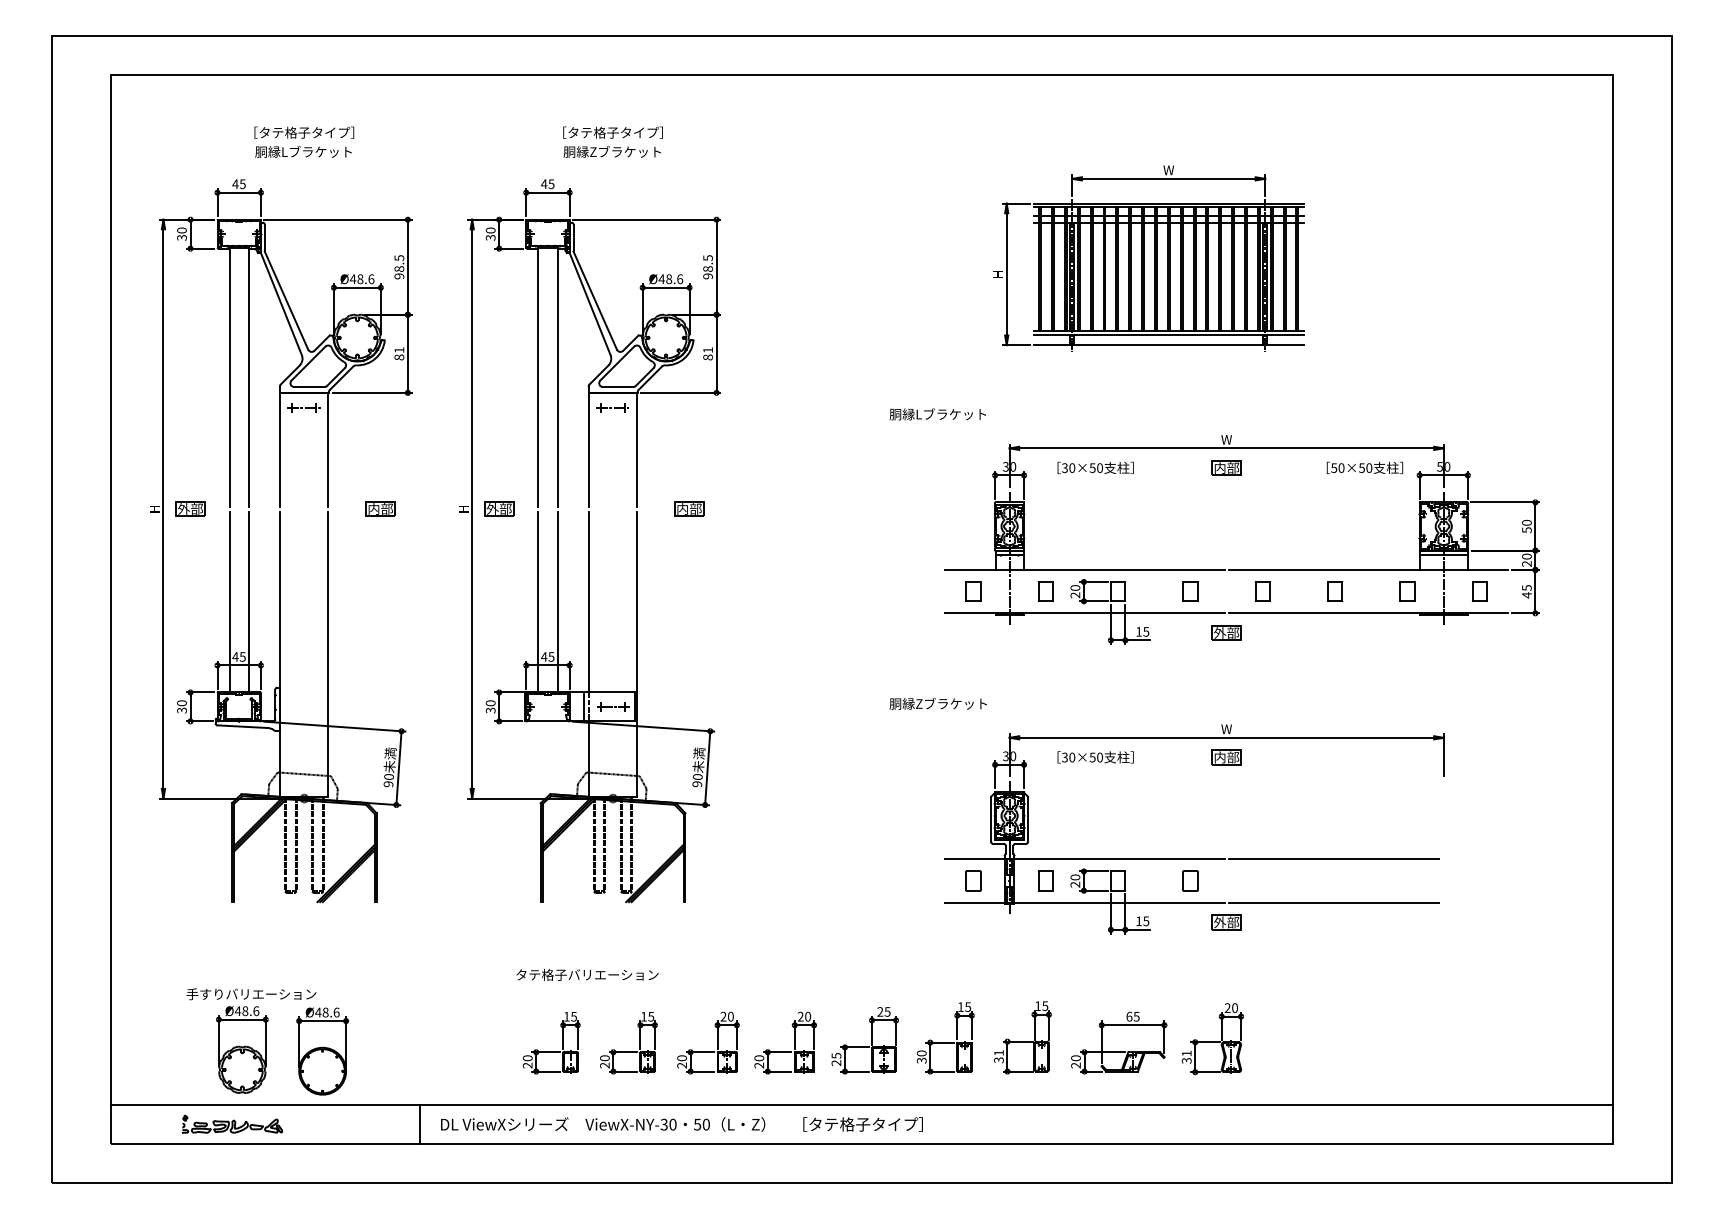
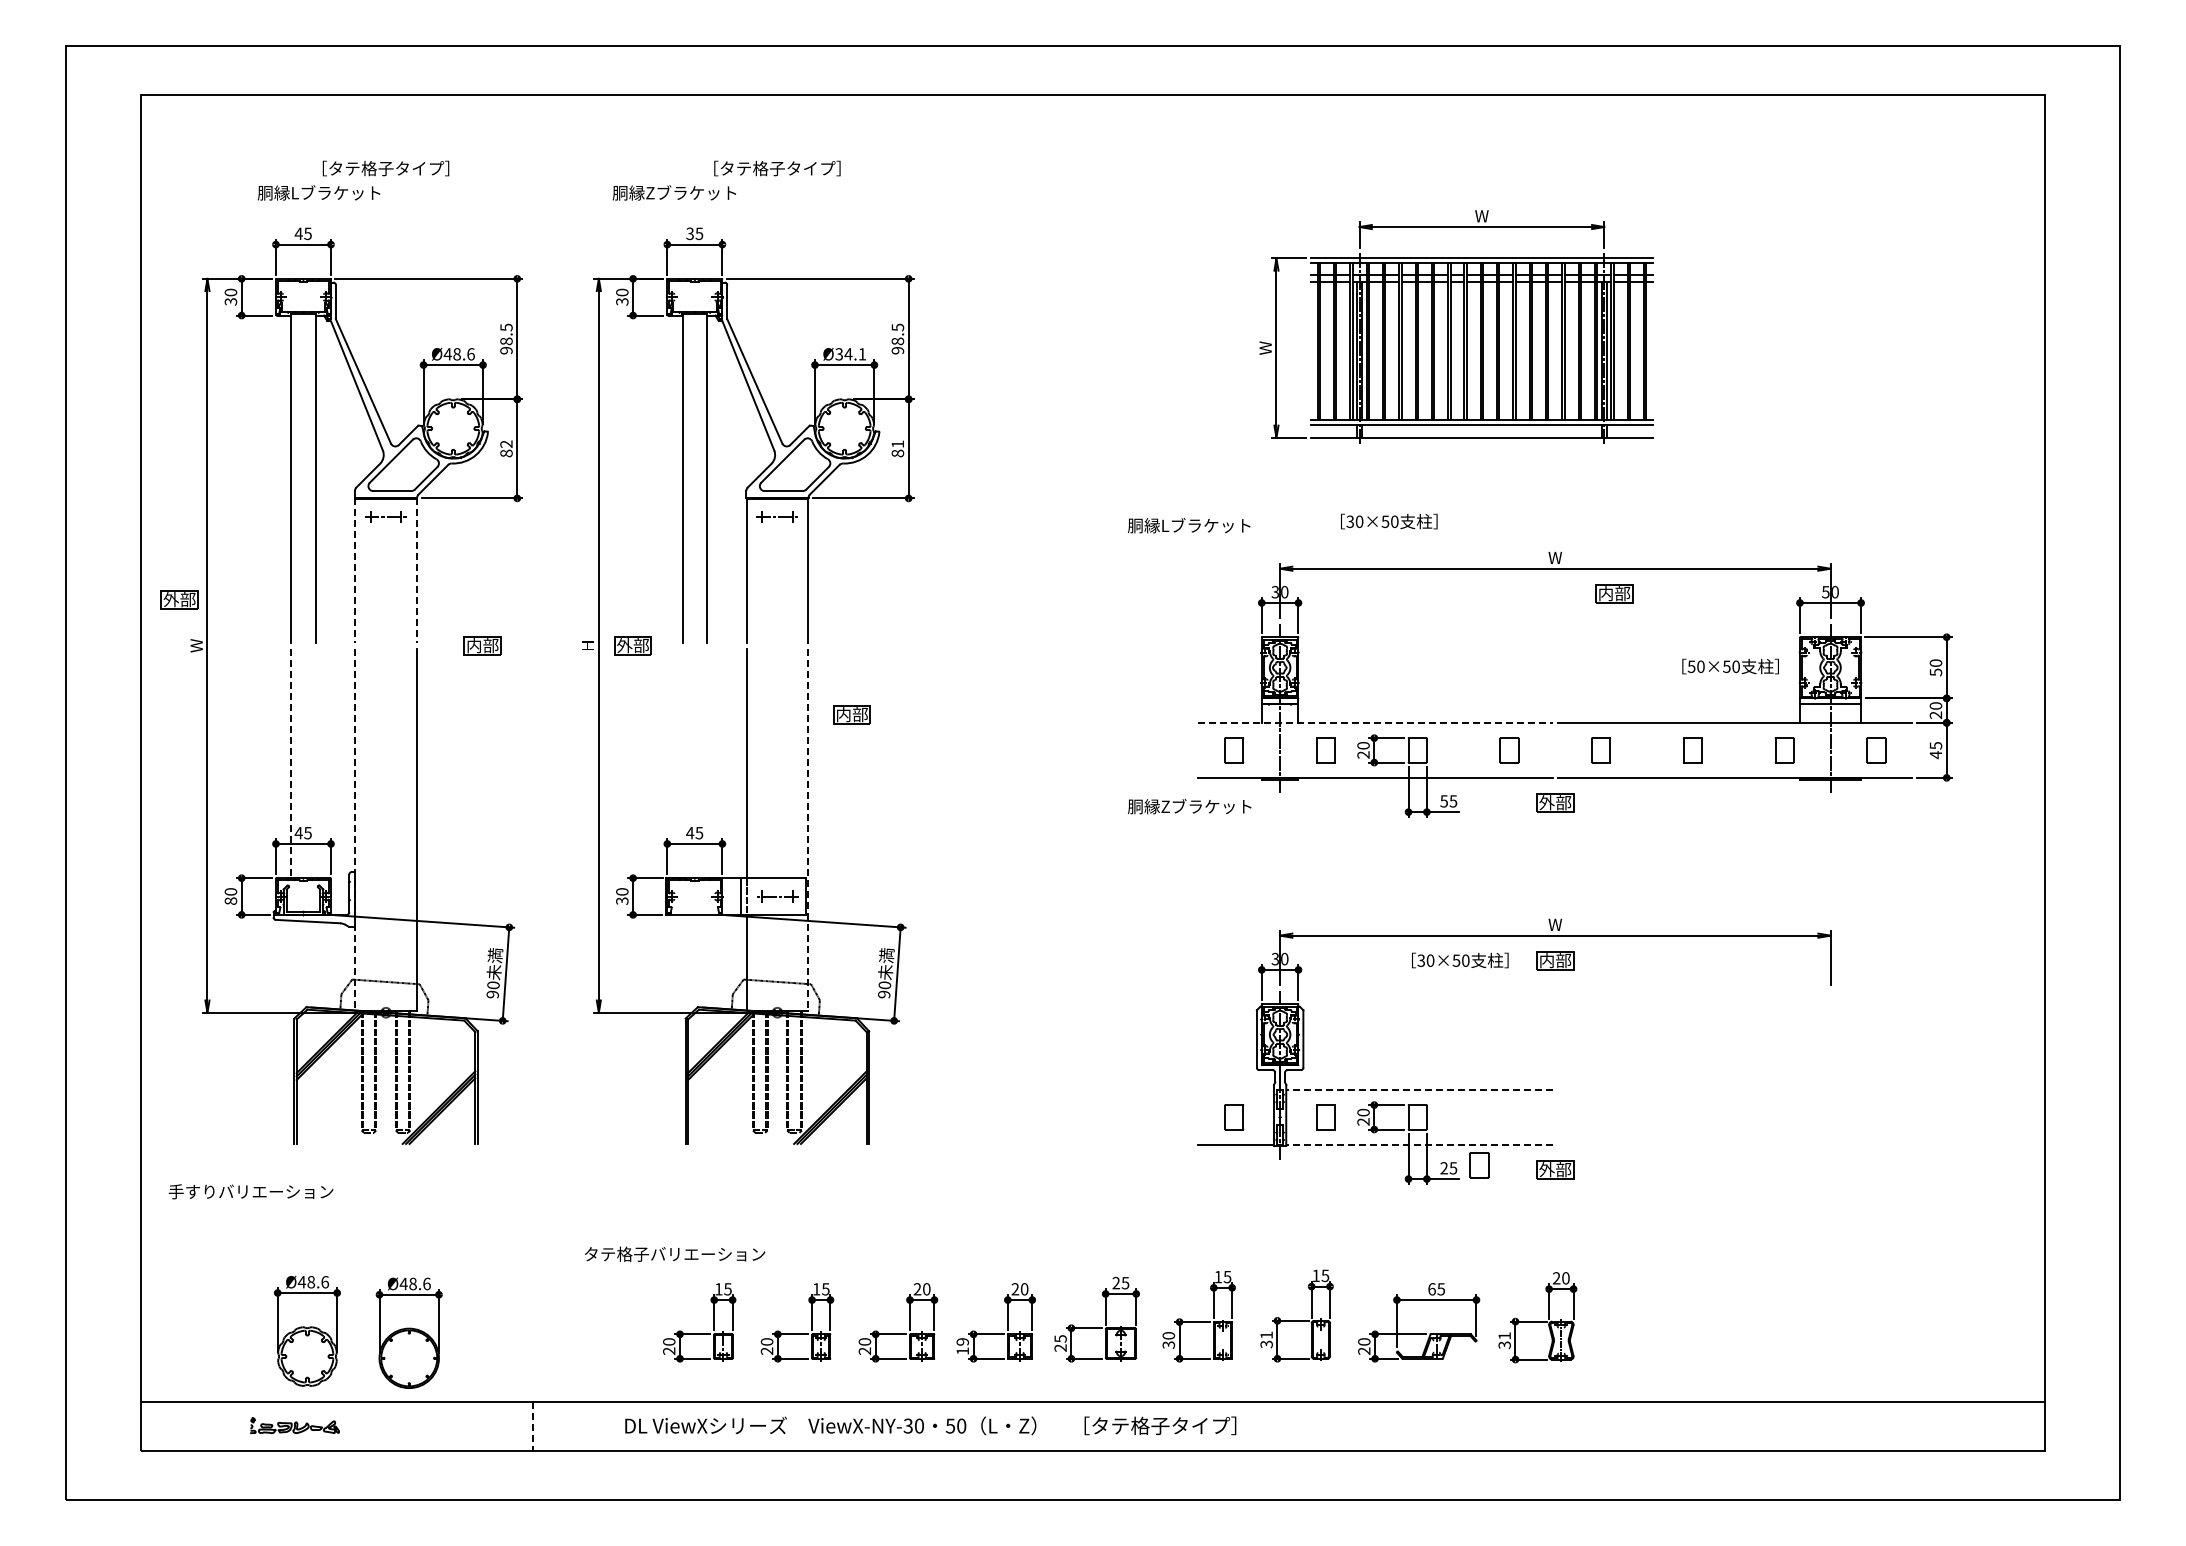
text: (303, 151) -> (318, 192), moved
text: (611, 151) -> (673, 192), moved
text: (544, 183) -> (690, 233), 45 -> 35
text: (998, 273) -> (1265, 347), H -> W
text: (670, 279) -> (850, 354), Ø48.6 -> Ø34.1
text: (399, 349) -> (506, 443), 81 -> 82
line: (280, 450) -> (355, 571), solid -> dashed
line: (328, 450) -> (416, 571), solid -> dashed
text: (1095, 467) -> (1389, 521), moved
part: (1226, 467) -> (1614, 593), moved
text: (1364, 467) -> (1730, 666), moved
text: (154, 508) -> (196, 645), H -> W
part: (190, 508) -> (179, 599), moved
part: (688, 508) -> (851, 714), moved
line: (1085, 569) -> (1376, 722), solid -> dashed
line: (229, 602) -> (291, 763), solid -> dashed
line: (248, 602) -> (315, 763), removed
line: (538, 602) -> (682, 763), removed
line: (557, 602) -> (707, 763), removed
text: (1138, 631) -> (1443, 801), 15 -> 55
line: (280, 654) -> (355, 829), solid -> dashed
line: (637, 654) -> (808, 829), solid -> dashed
text: (938, 703) -> (1189, 806), moved
text: (181, 710) -> (230, 901), 30 -> 80
text: (1095, 757) -> (1460, 960), moved
line: (975, 859) -> (1236, 1089), removed
line: (1119, 859) -> (1419, 1089), solid -> dashed
line: (1333, 859) -> (1690, 1089), removed
part: (1190, 881) -> (1479, 1165), moved
line: (1119, 902) -> (1419, 1144), solid -> dashed
line: (1333, 902) -> (1690, 1144), removed
text: (1138, 921) -> (1443, 1168), 15 -> 25
text: (587, 974) -> (675, 1253), moved
text: (251, 994) -> (250, 1191), moved
text: (759, 1061) -> (962, 1346), 20 -> 19
part: (232, 1124) -> (294, 1425), size x0.7
line: (419, 1124) -> (532, 1426), solid -> dashed
text: (681, 1124) -> (930, 1425), moved

